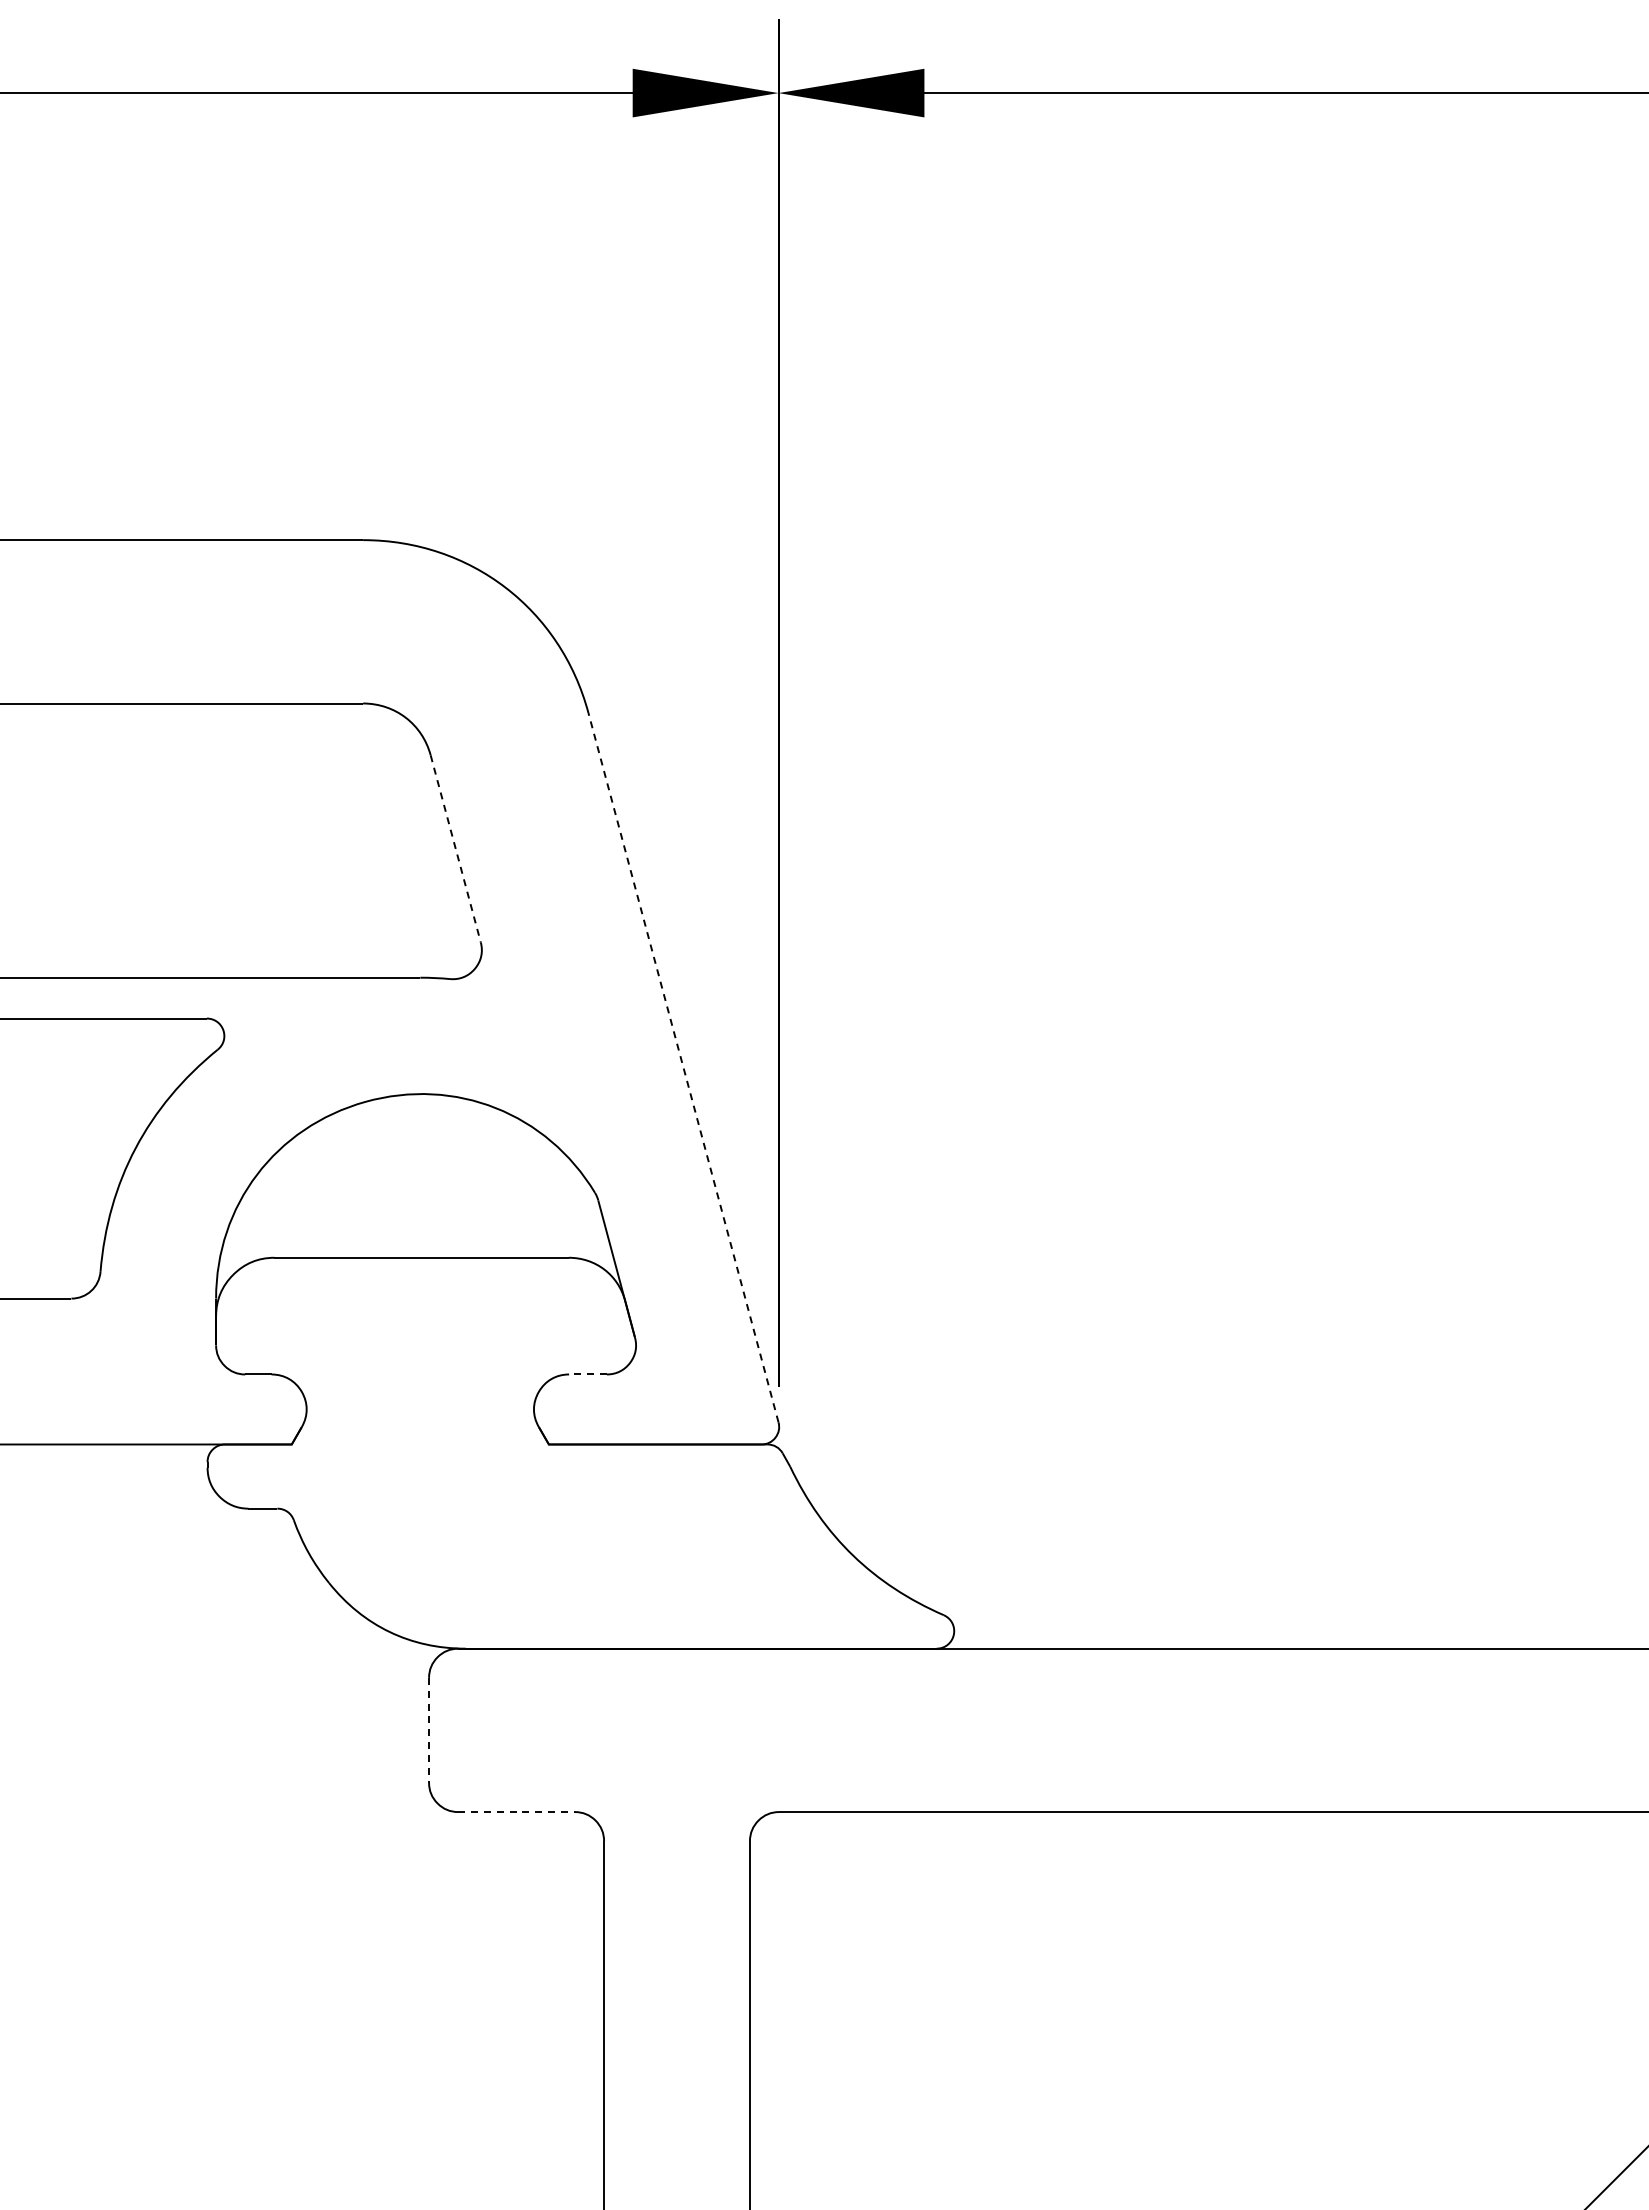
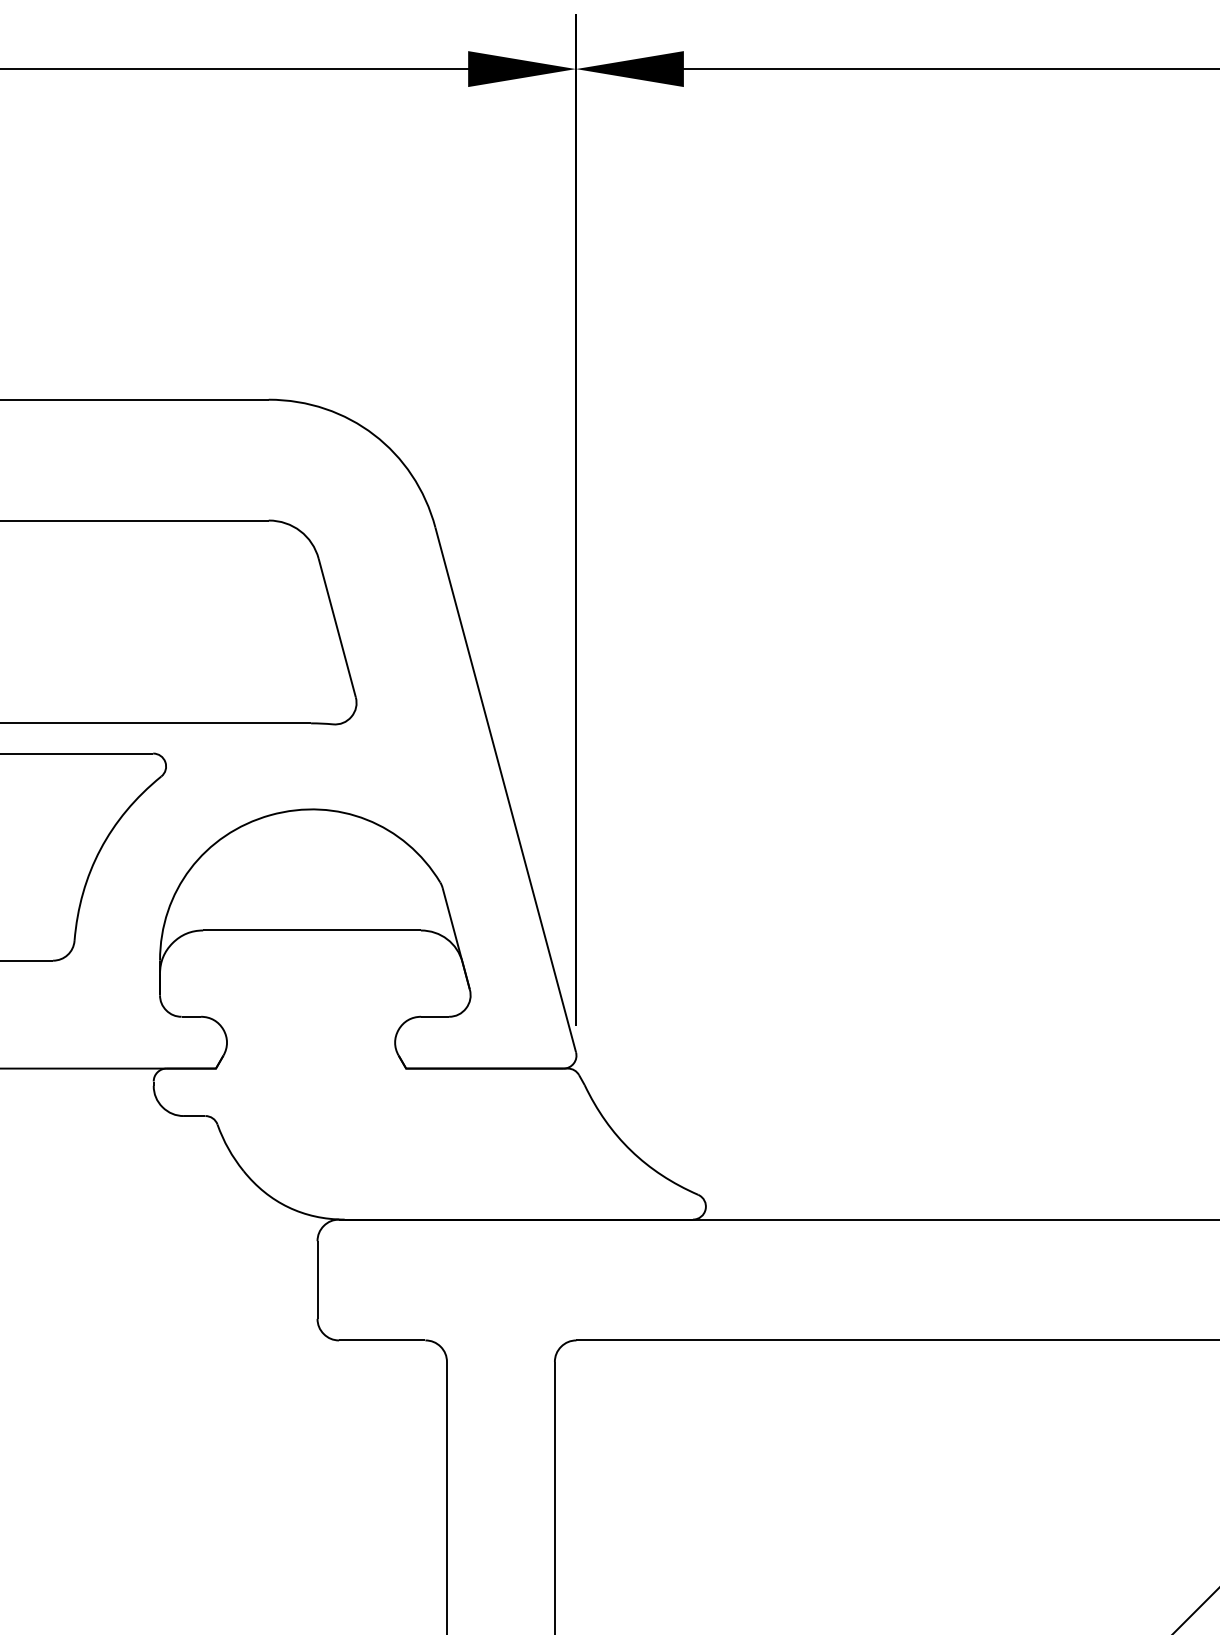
line: (455, 848) -> (337, 627), dashed -> solid
line: (683, 1067) -> (505, 789), dashed -> solid
line: (588, 1374) -> (435, 1016), dashed -> solid
line: (429, 1730) -> (317, 1280), dashed -> solid
line: (517, 1812) -> (382, 1340), dashed -> solid

